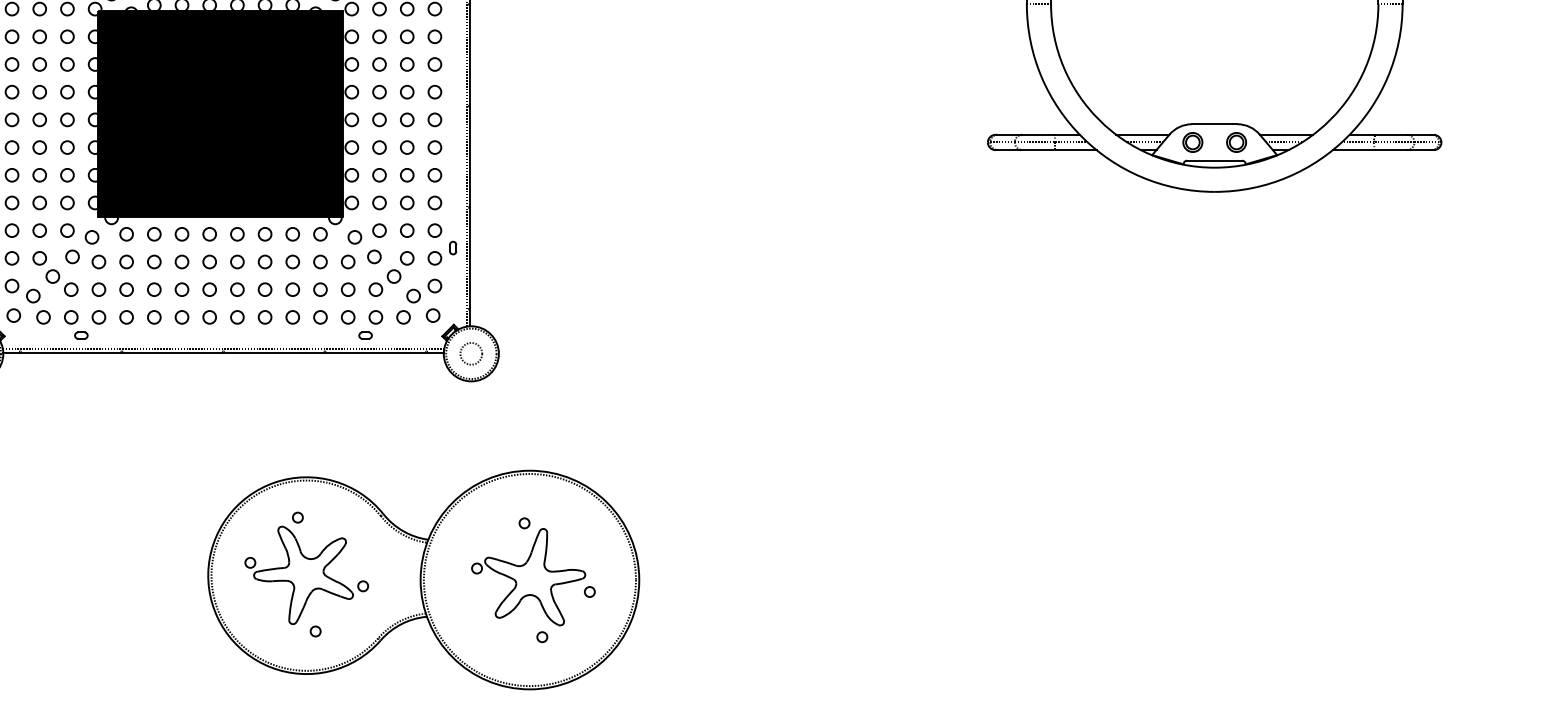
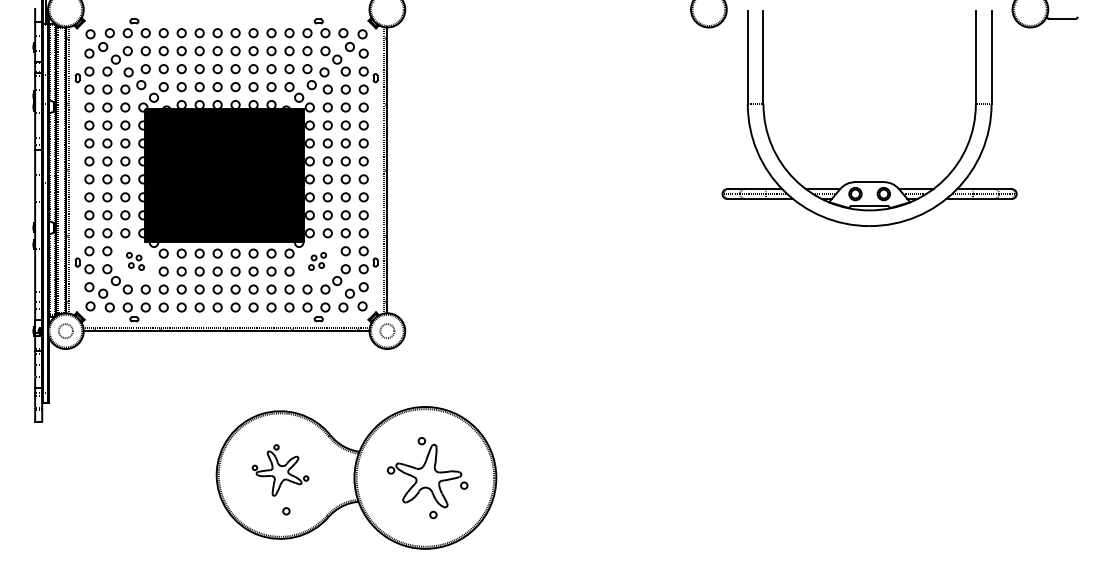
part: (83, 246) -> (135, 261), size x0.6
part: (363, 246) -> (317, 261), size x0.6
part: (306, 568) -> (280, 470), size x0.7

